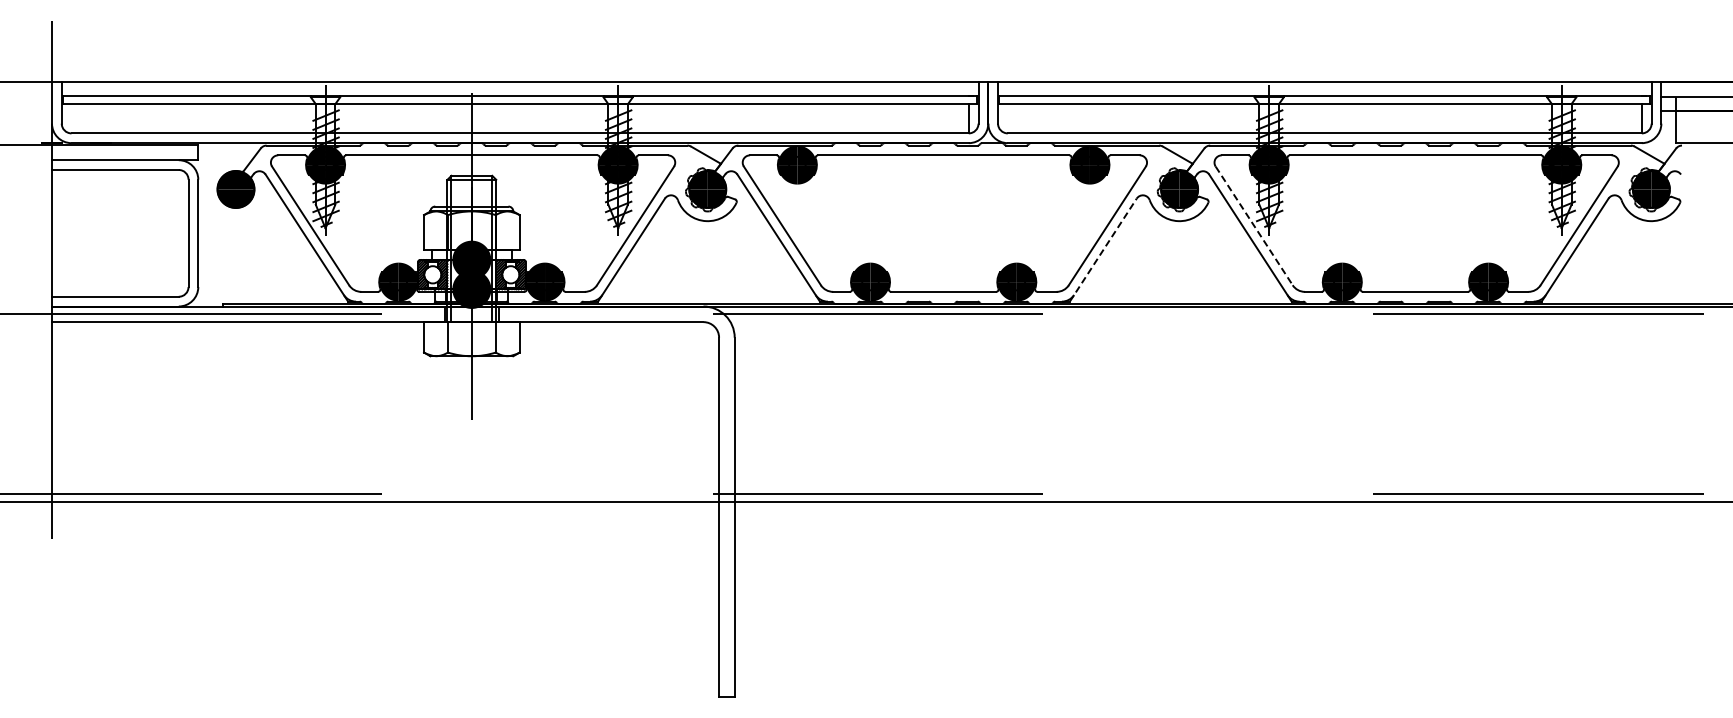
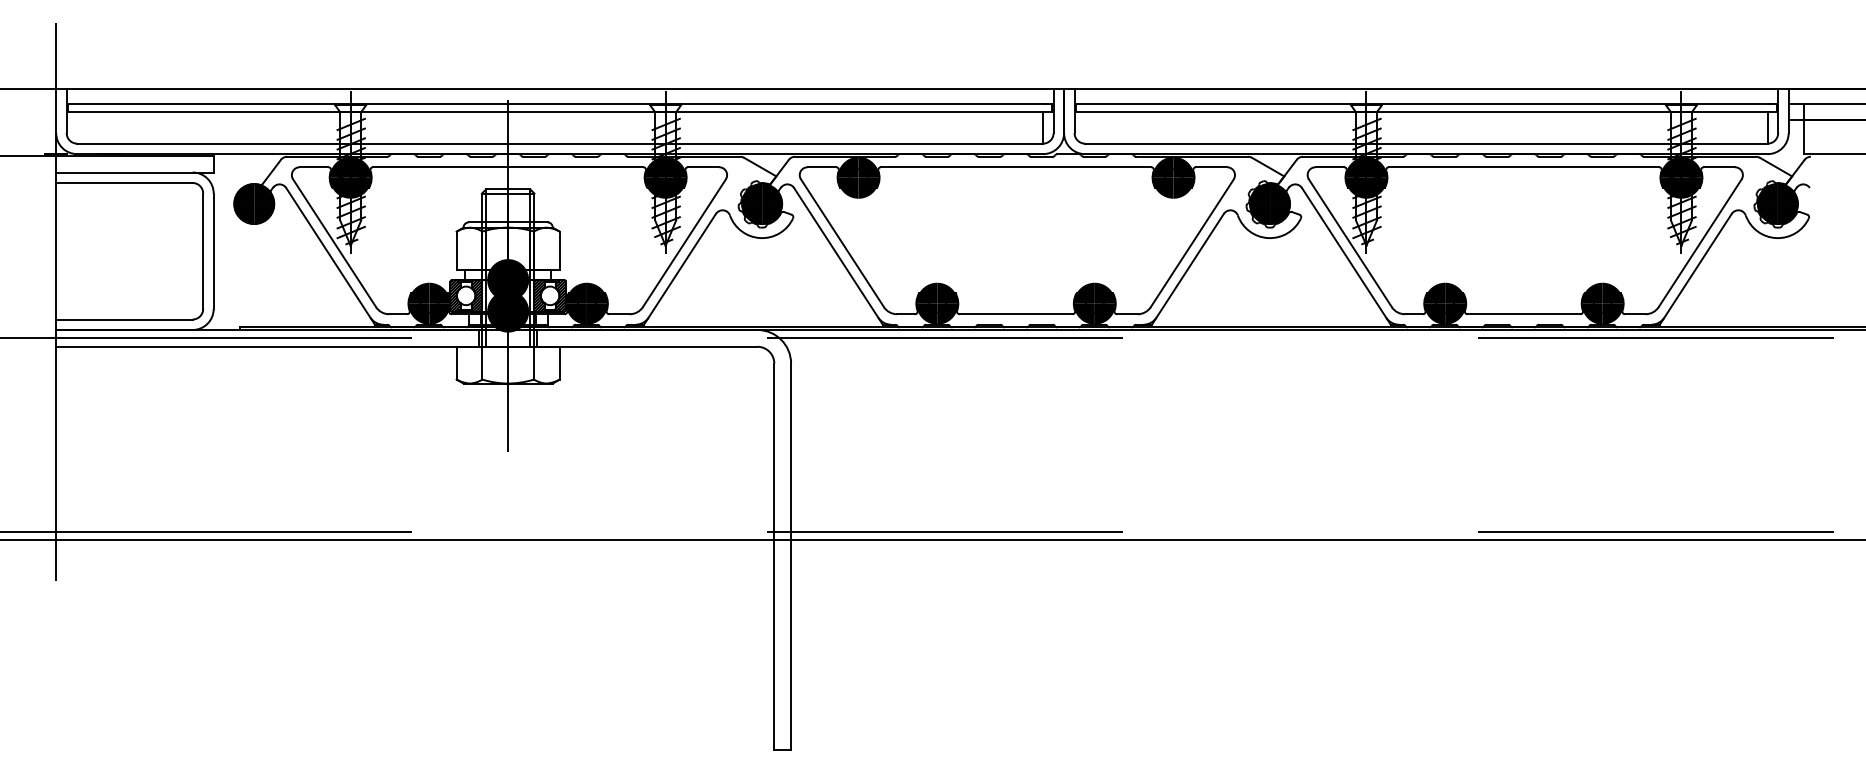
line: (1254, 225) -> (1350, 242), dashed -> solid
line: (1103, 249) -> (1188, 268), dashed -> solid

